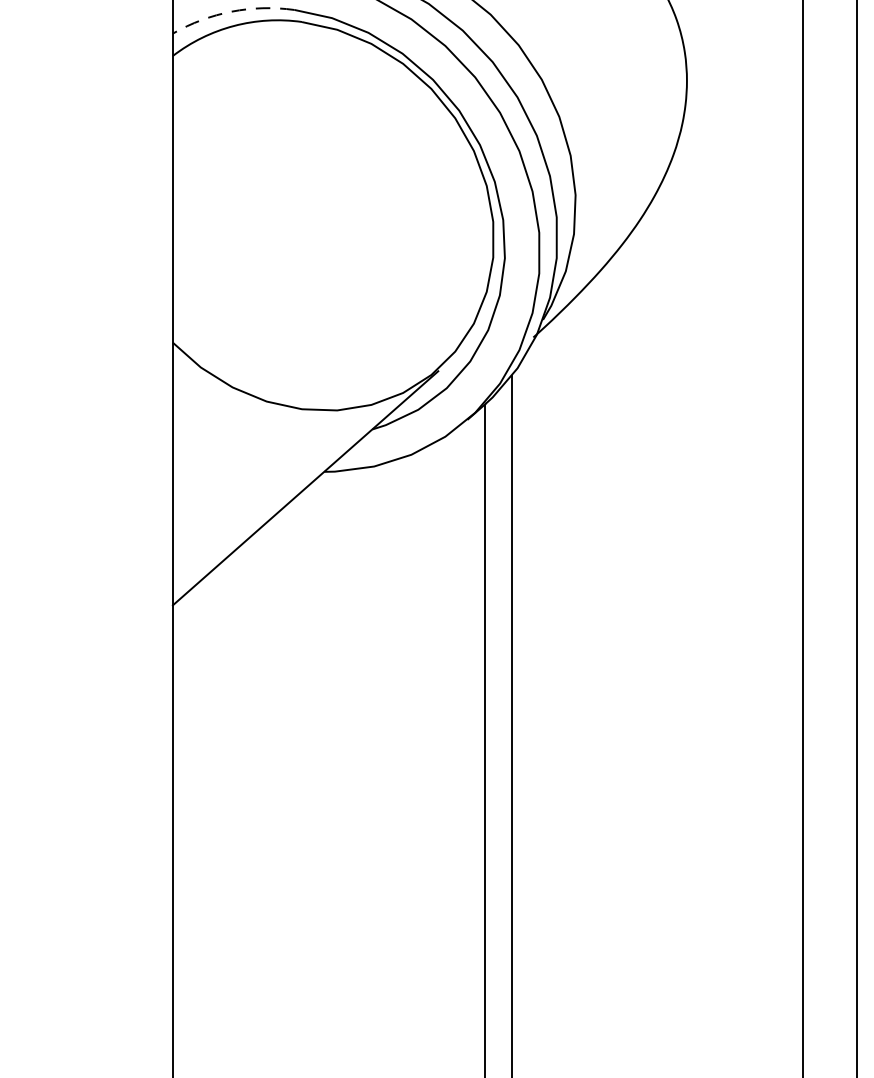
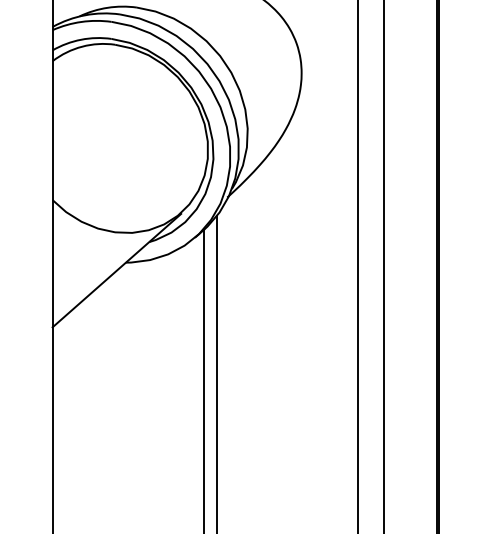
arc: (232, 11) -> (81, 39), dashed -> solid

